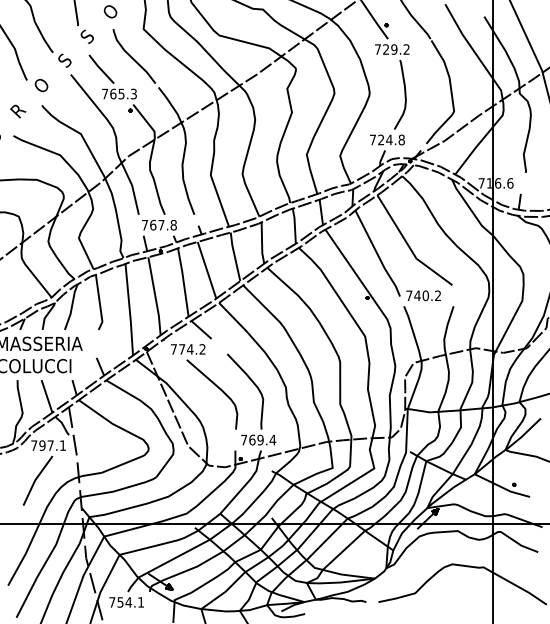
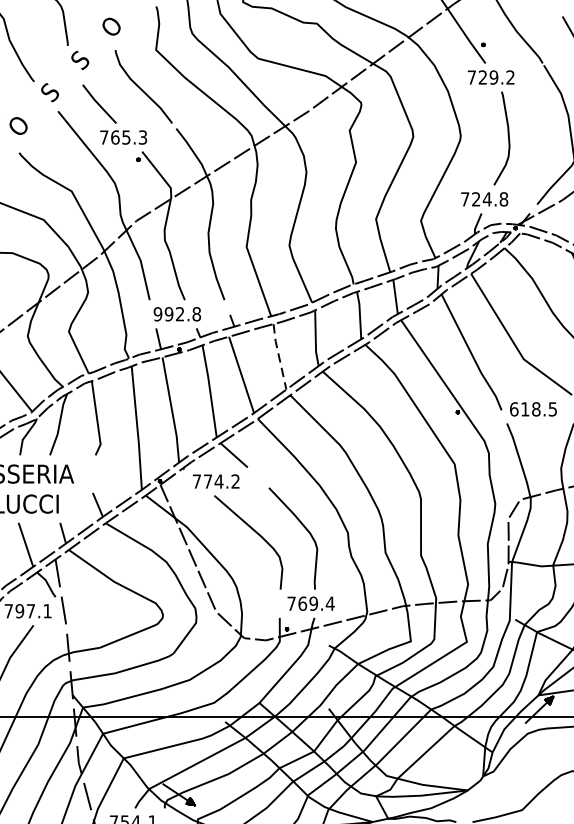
text: (152, 224) -> (168, 313), 767.8 -> 992.8
line: (234, 256) -> (278, 356), solid -> dashed
text: (423, 295) -> (533, 408), 740.2 -> 618.5

